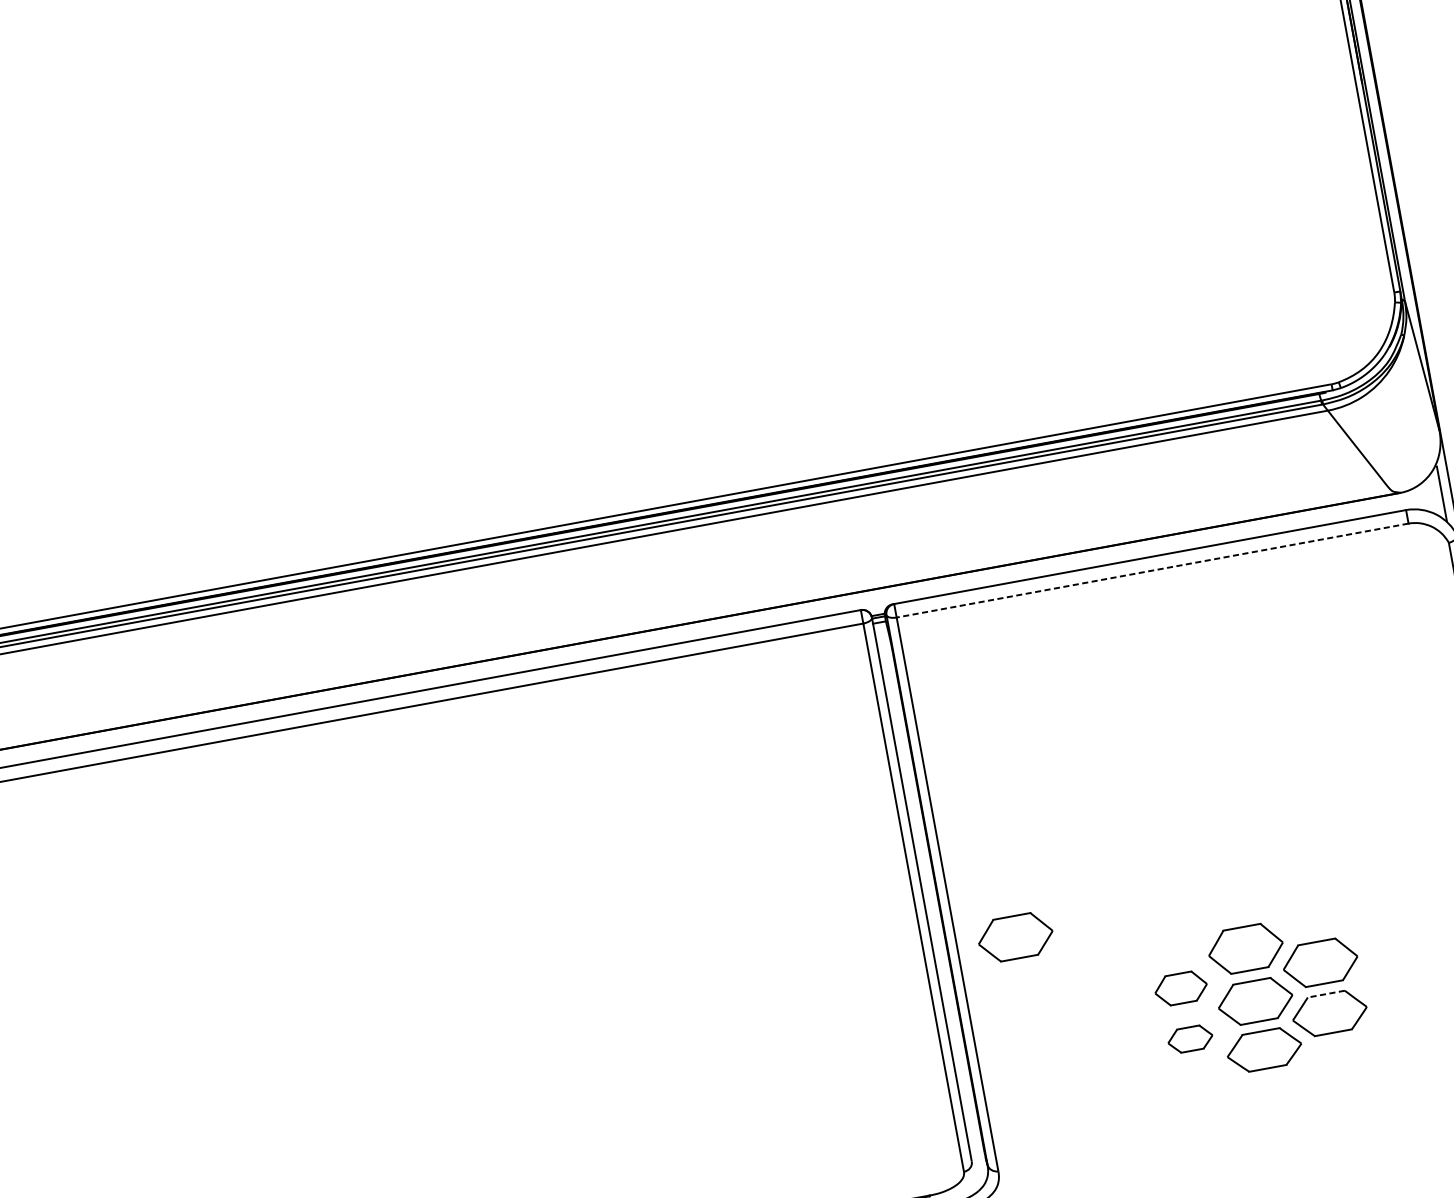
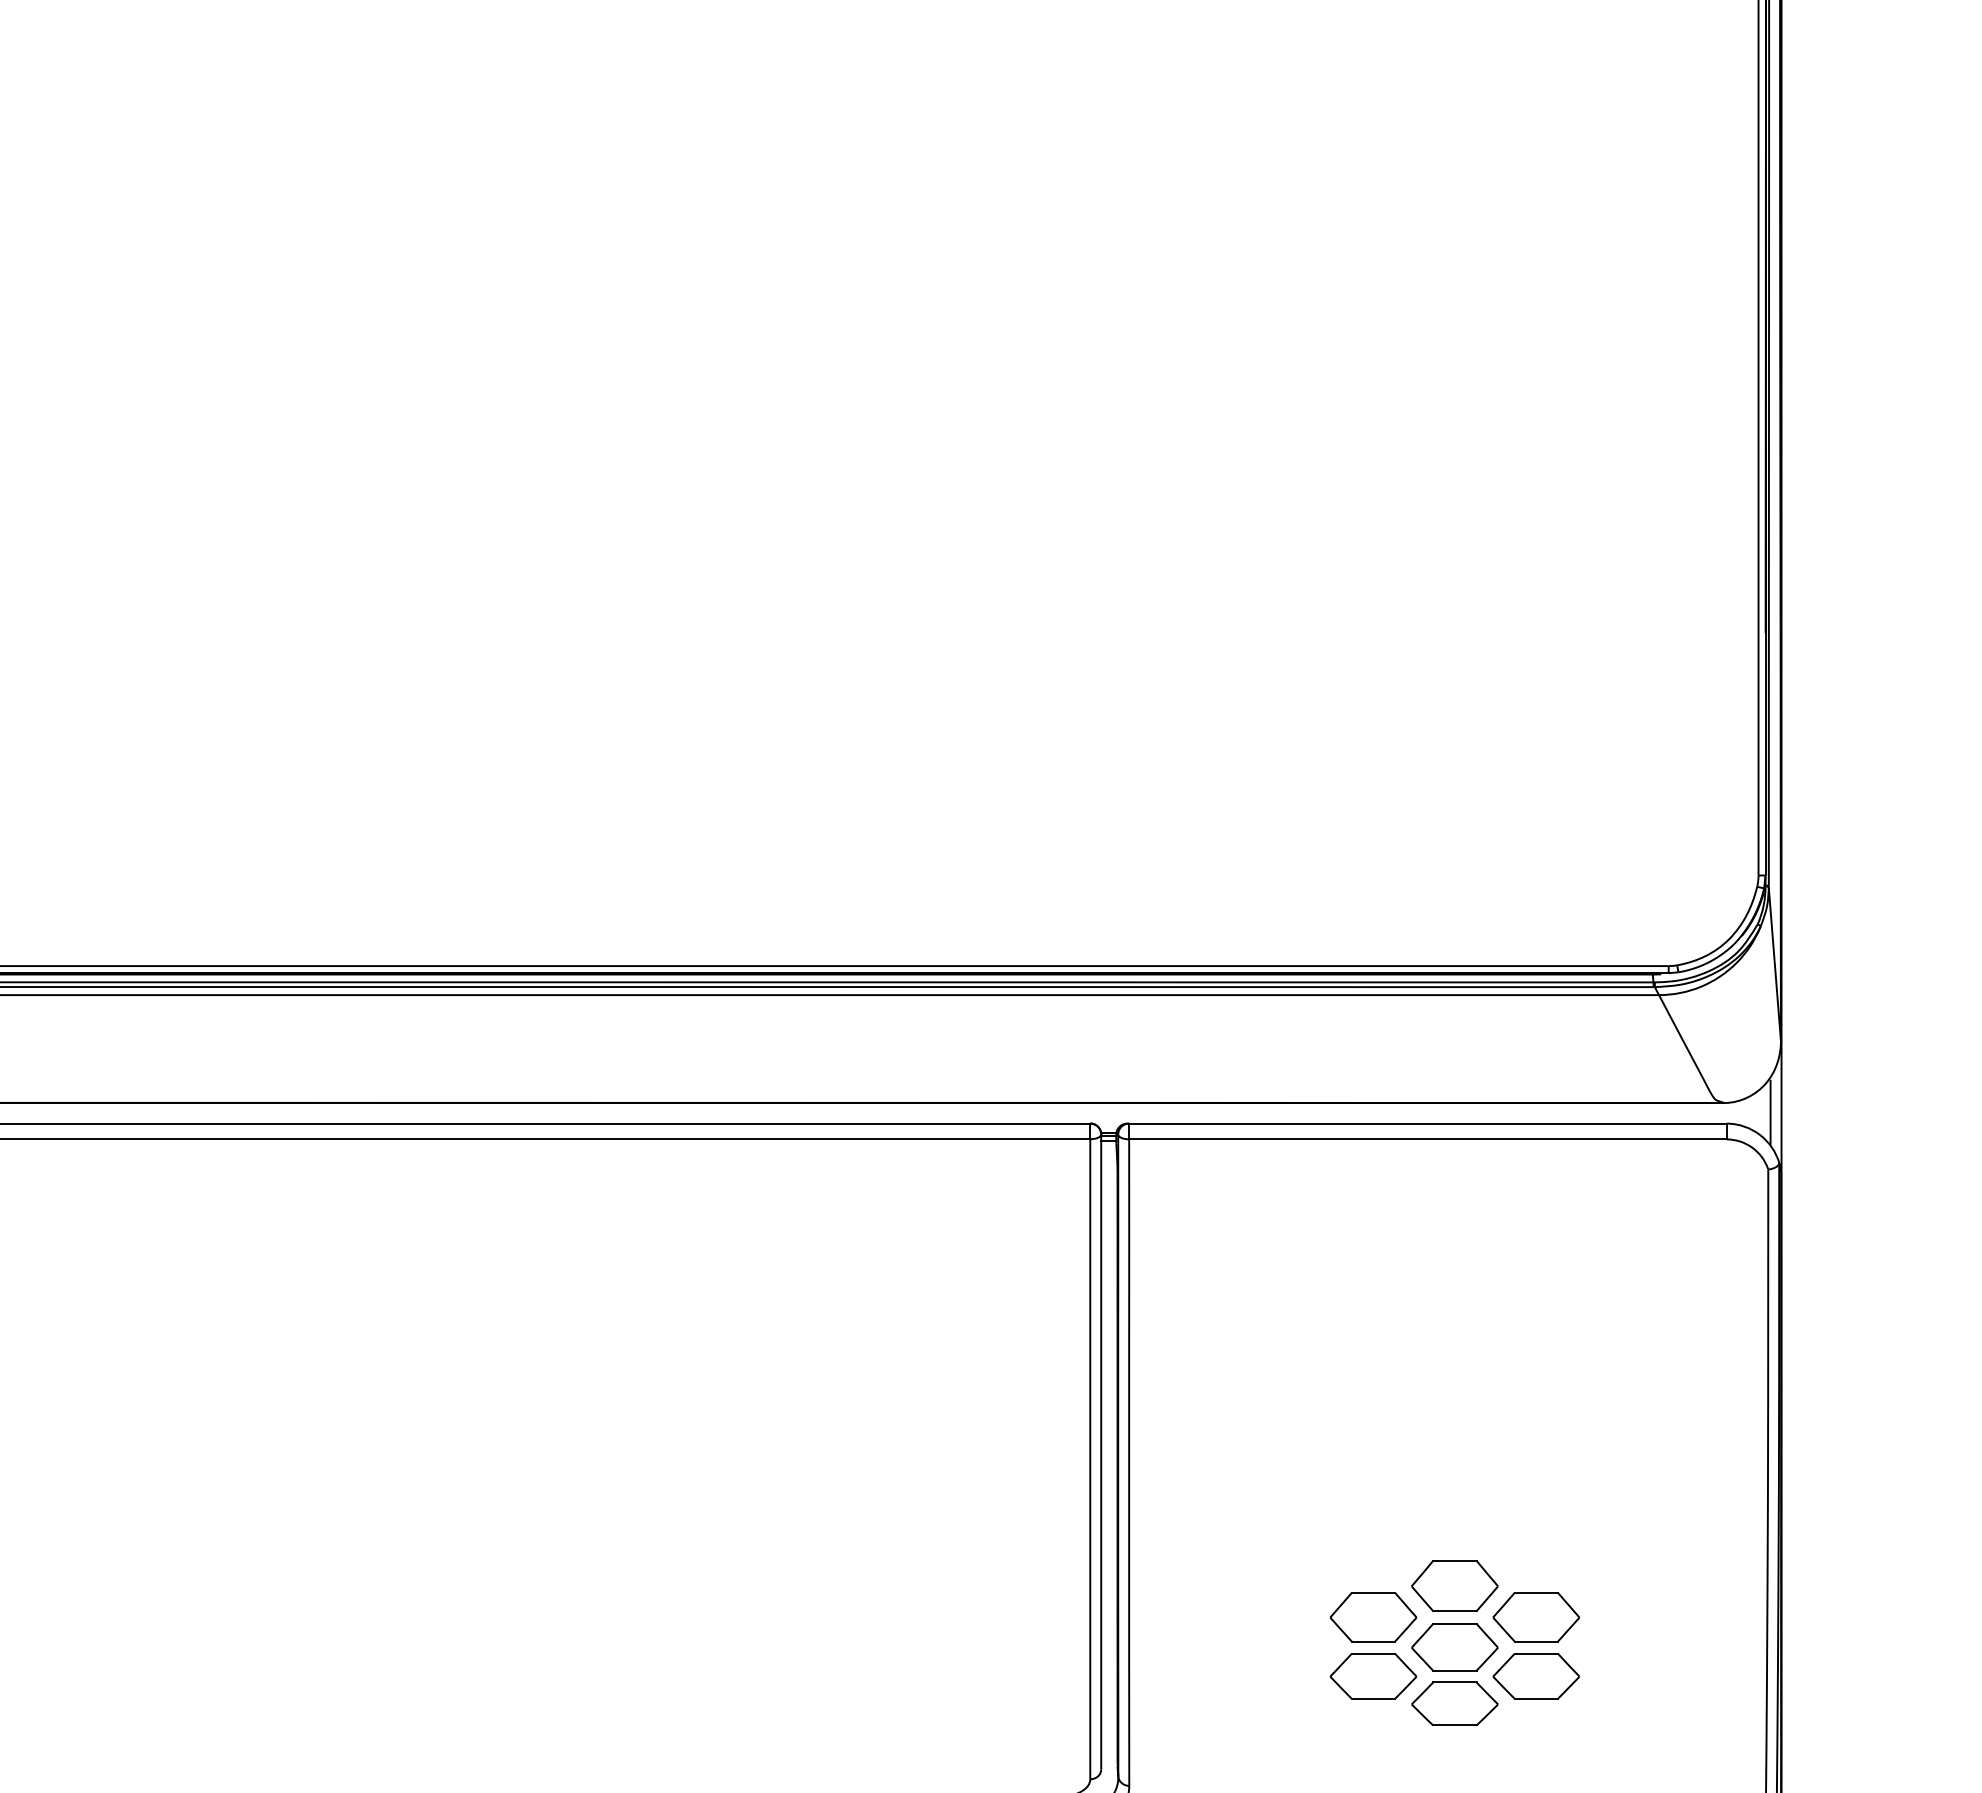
line: (1152, 570) -> (1427, 1139), dashed -> solid
part: (1015, 937) -> (1196, 1525), removed
part: (1181, 988) -> (1373, 1617), size x1.43
line: (1326, 993) -> (1536, 1653), dashed -> solid
part: (1190, 1039) -> (1373, 1676), size x1.67

